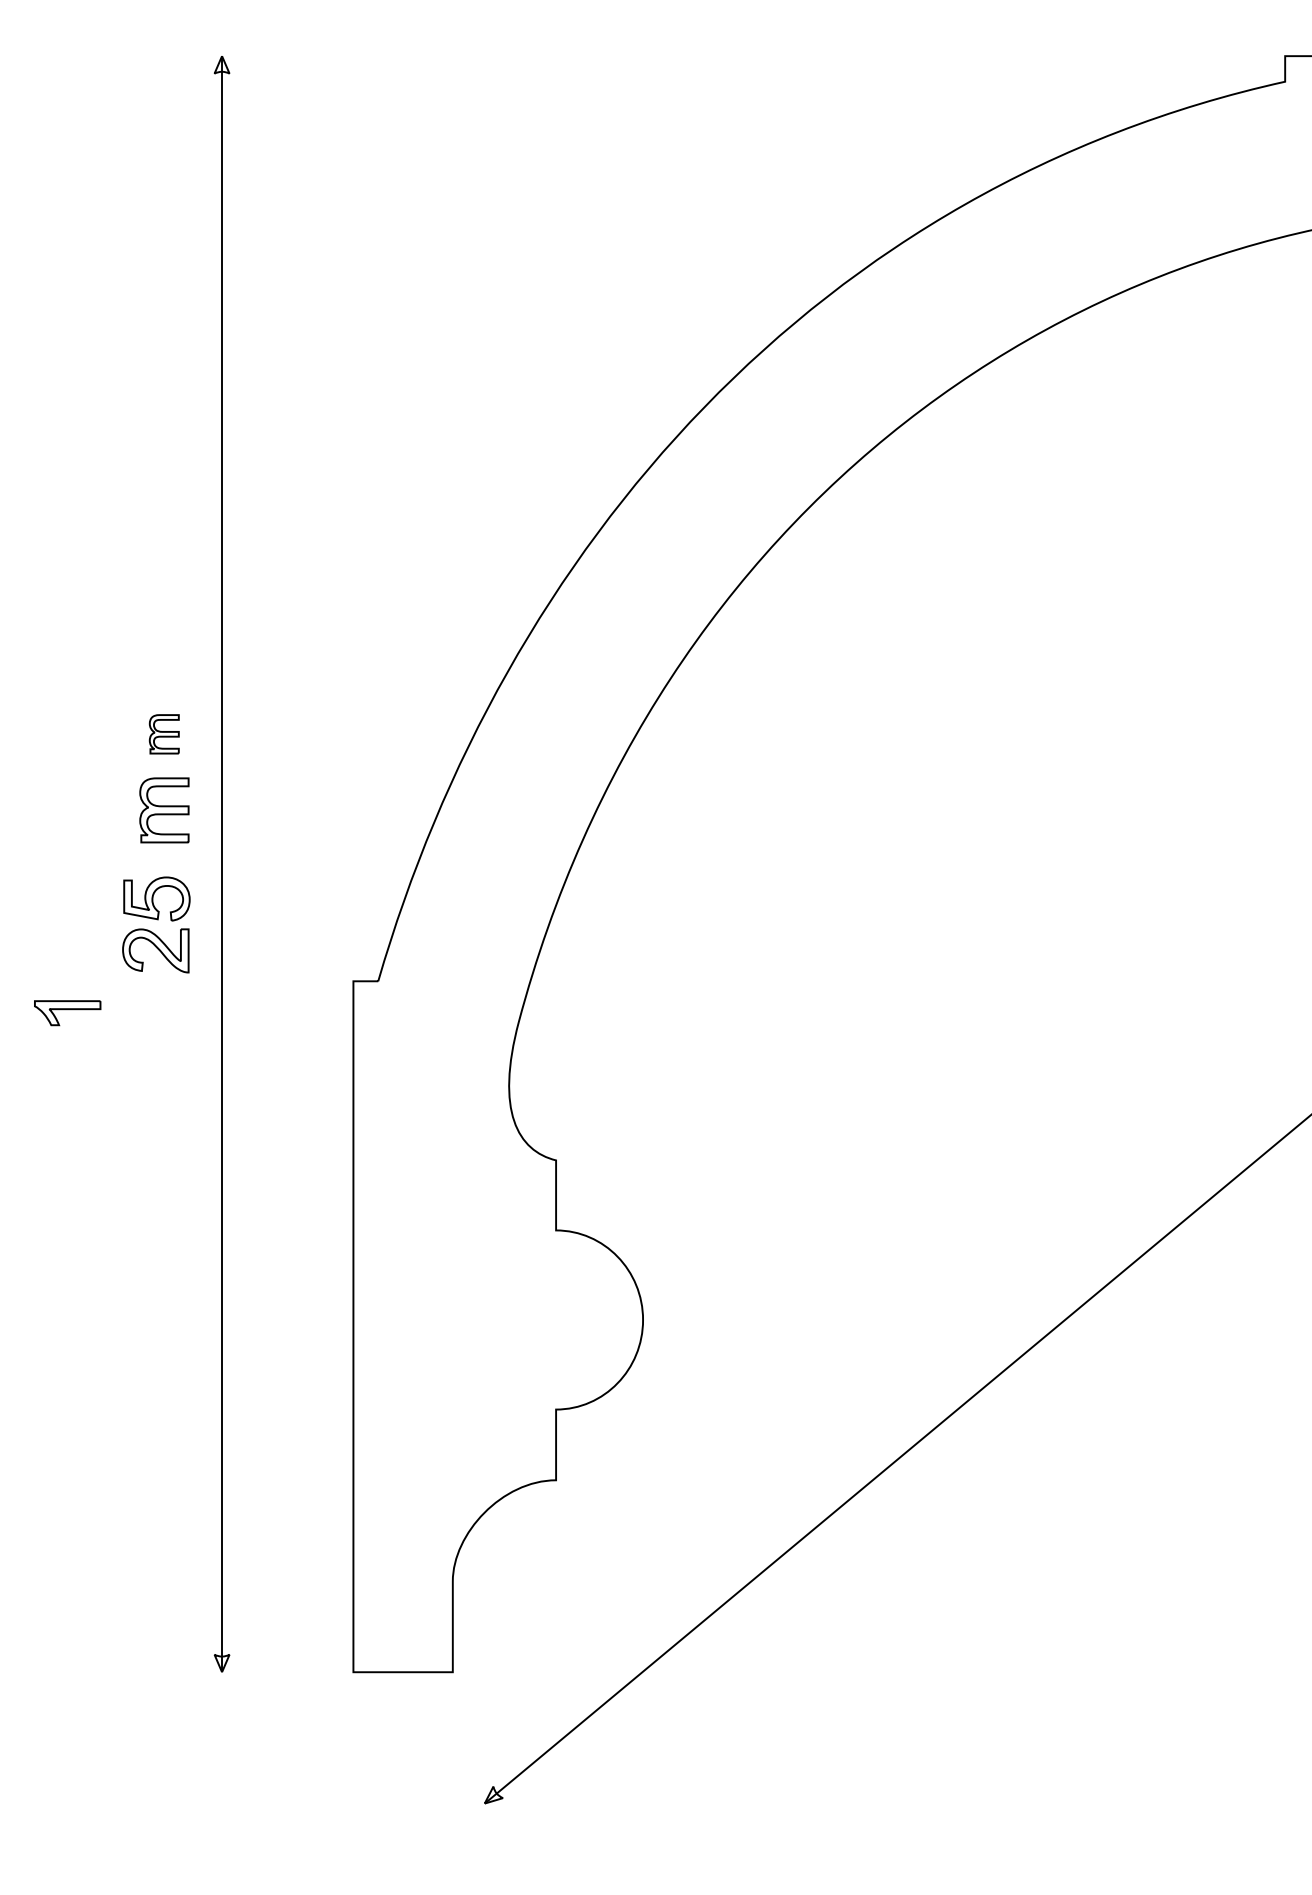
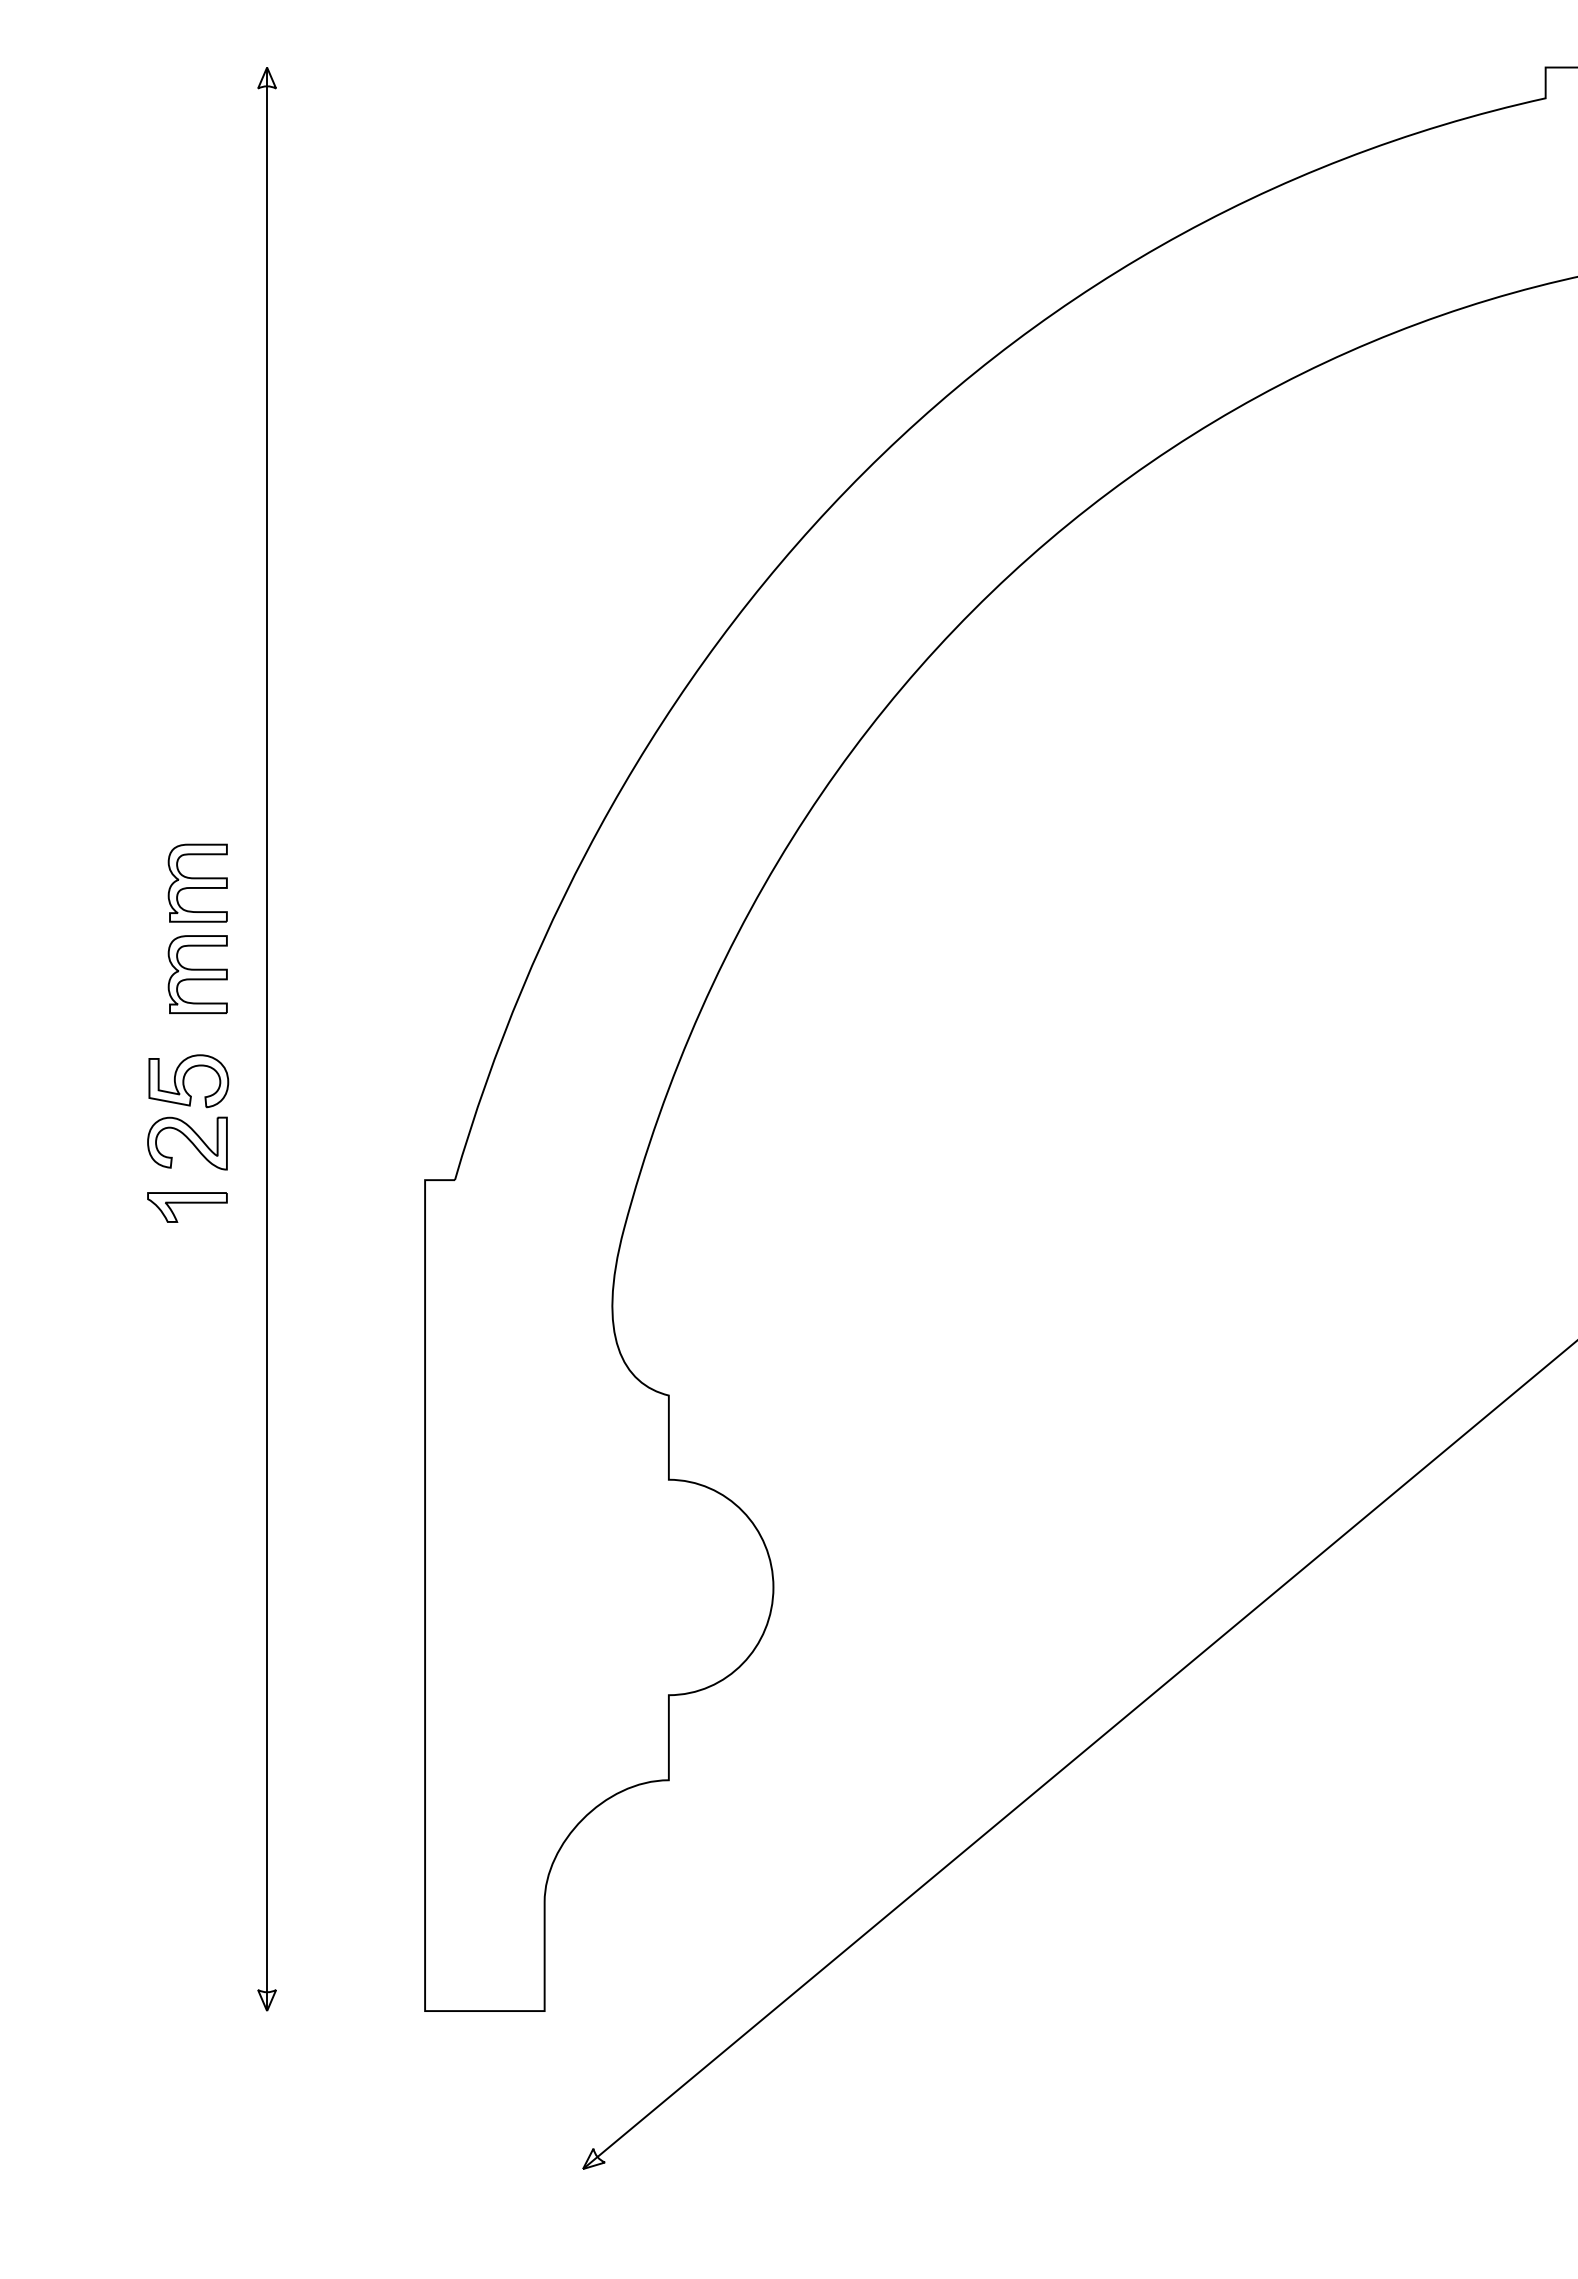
part: (164, 733) -> (197, 882), size x1.67
part: (67, 1013) -> (187, 1207), moved

